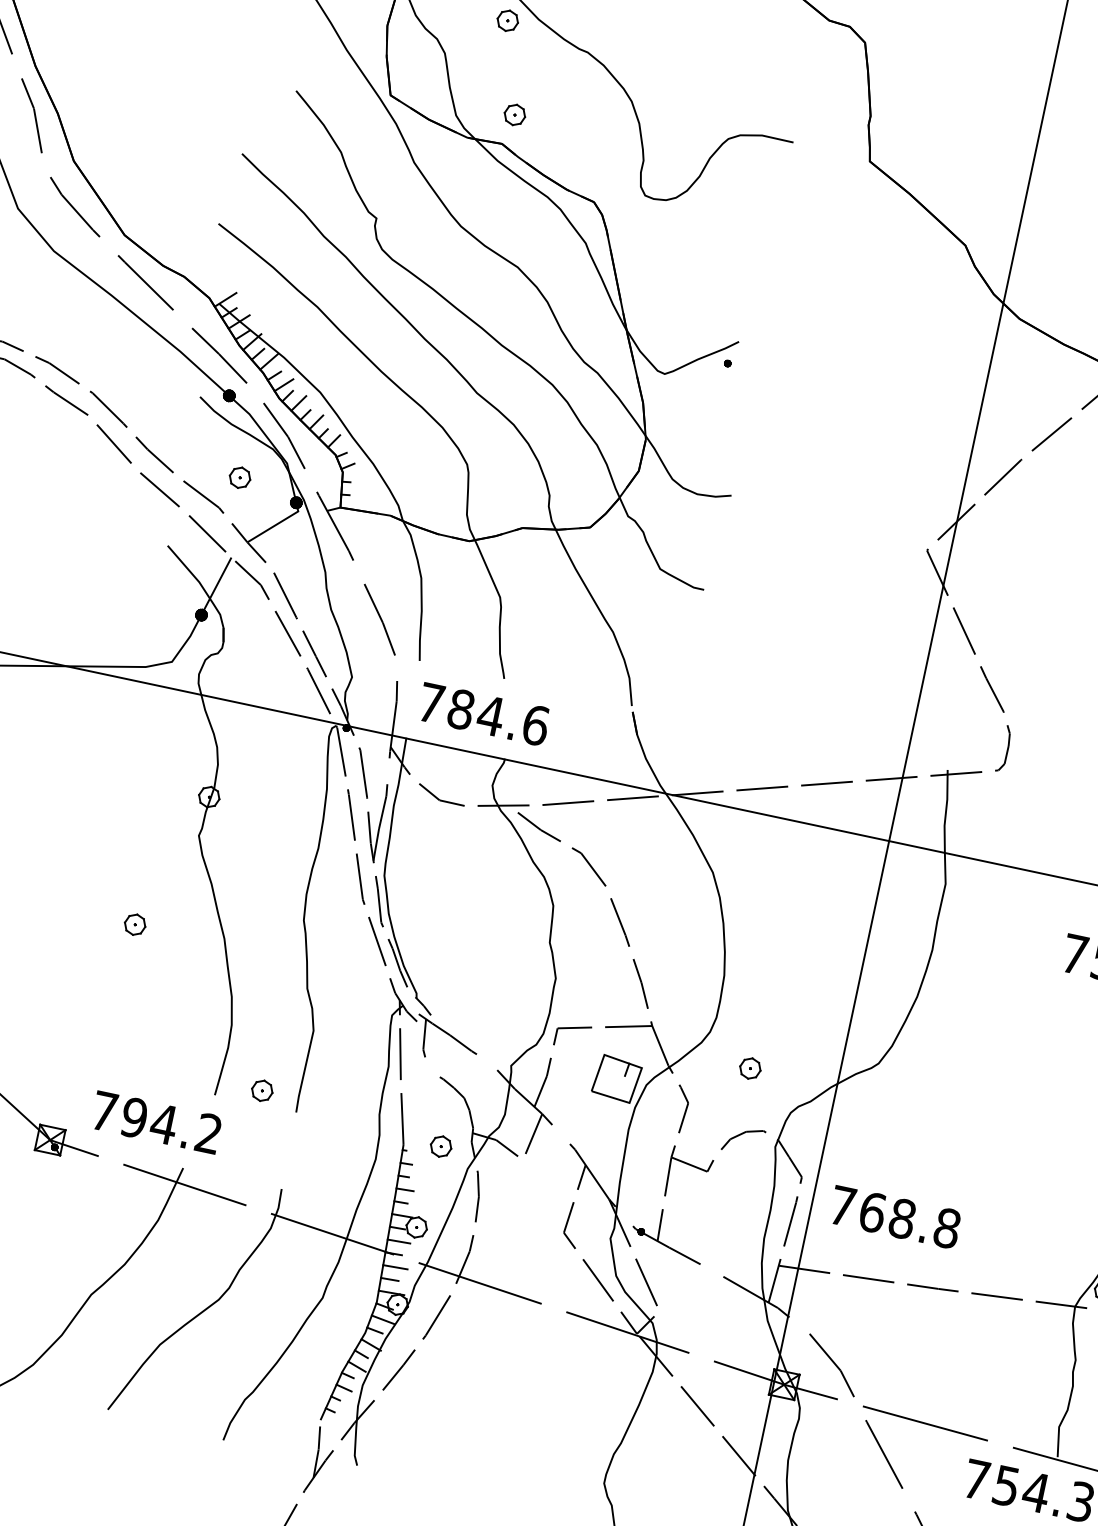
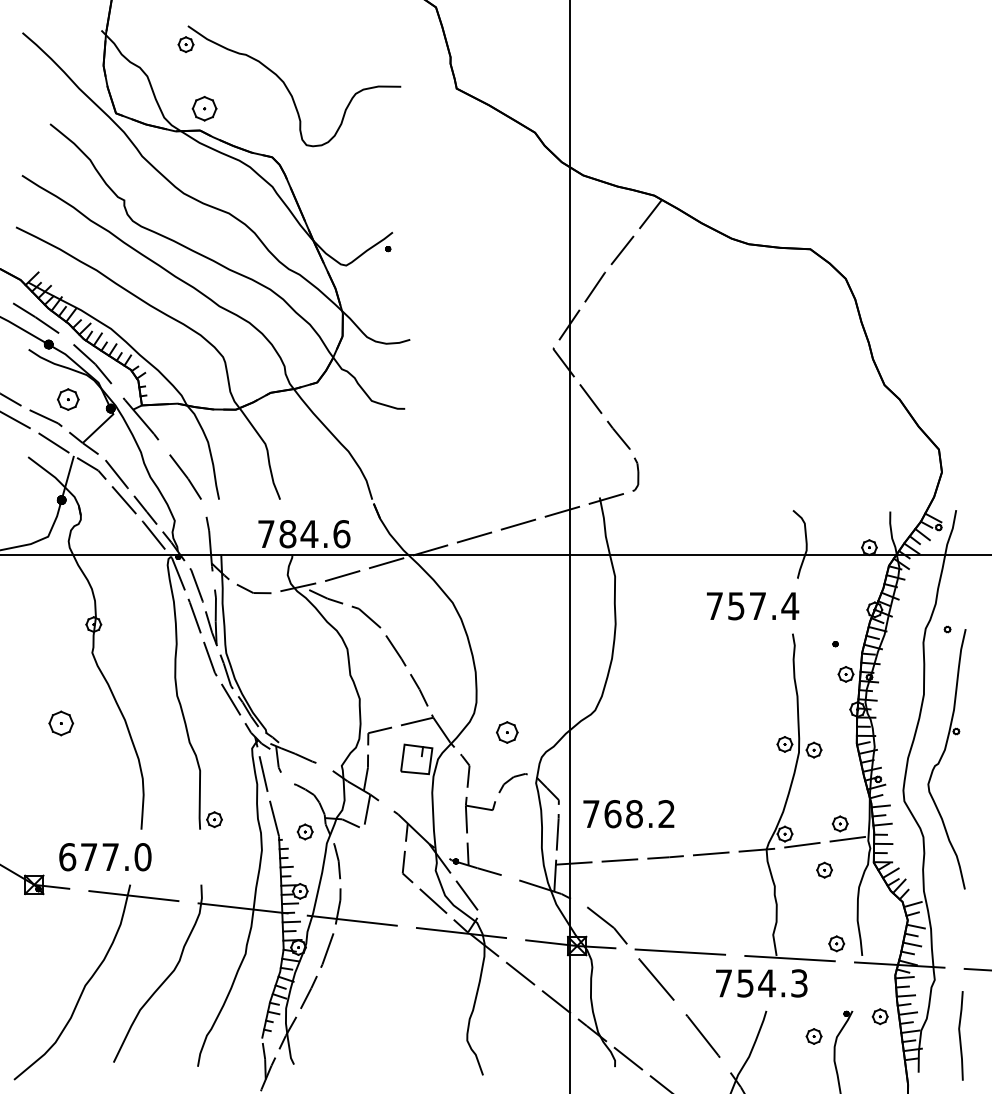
part: (514, 114) -> (204, 108), size x1.6
part: (239, 477) -> (67, 399), size x1.4
text: (484, 714) -> (304, 534), moved
part: (135, 924) -> (61, 723), size x1.6
part: (750, 1068) -> (507, 732), size x1.4
part: (262, 1090) -> (214, 819), moved
text: (156, 1123) -> (105, 857), 794.2 -> 677.0
text: (946, 1228) -> (666, 814), 768.8 -> 768.2

